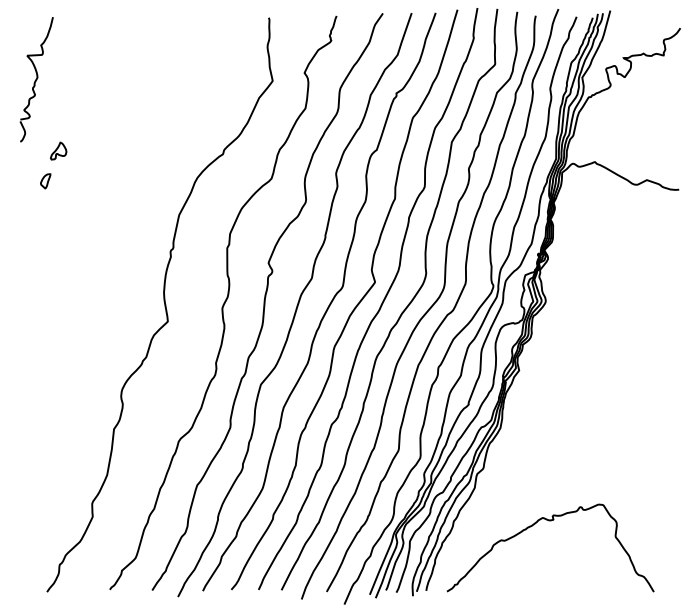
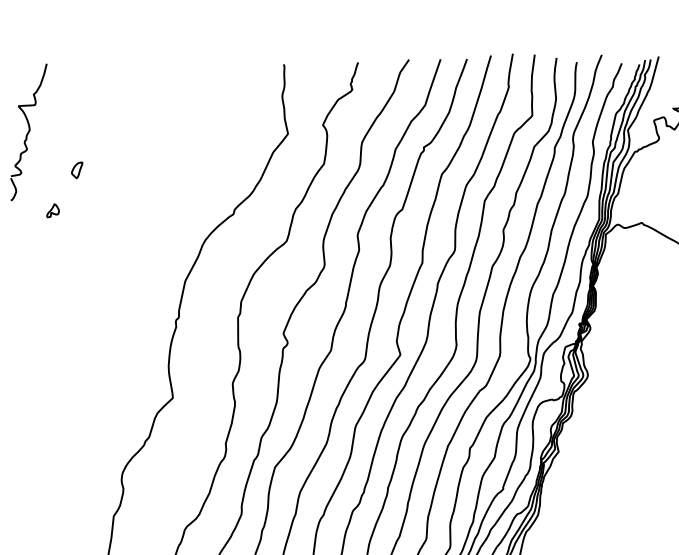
part: (58, 150) -> (52, 210), size x0.7
part: (45, 181) -> (76, 170), moved

